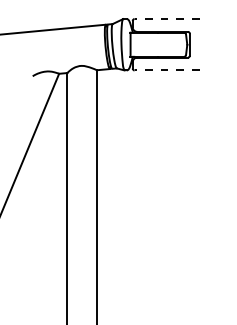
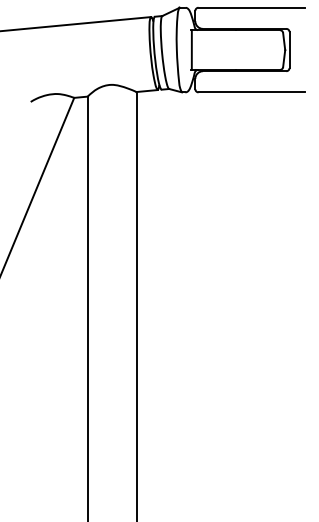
line: (166, 19) -> (250, 8), dashed -> solid
line: (166, 70) -> (250, 92), dashed -> solid

